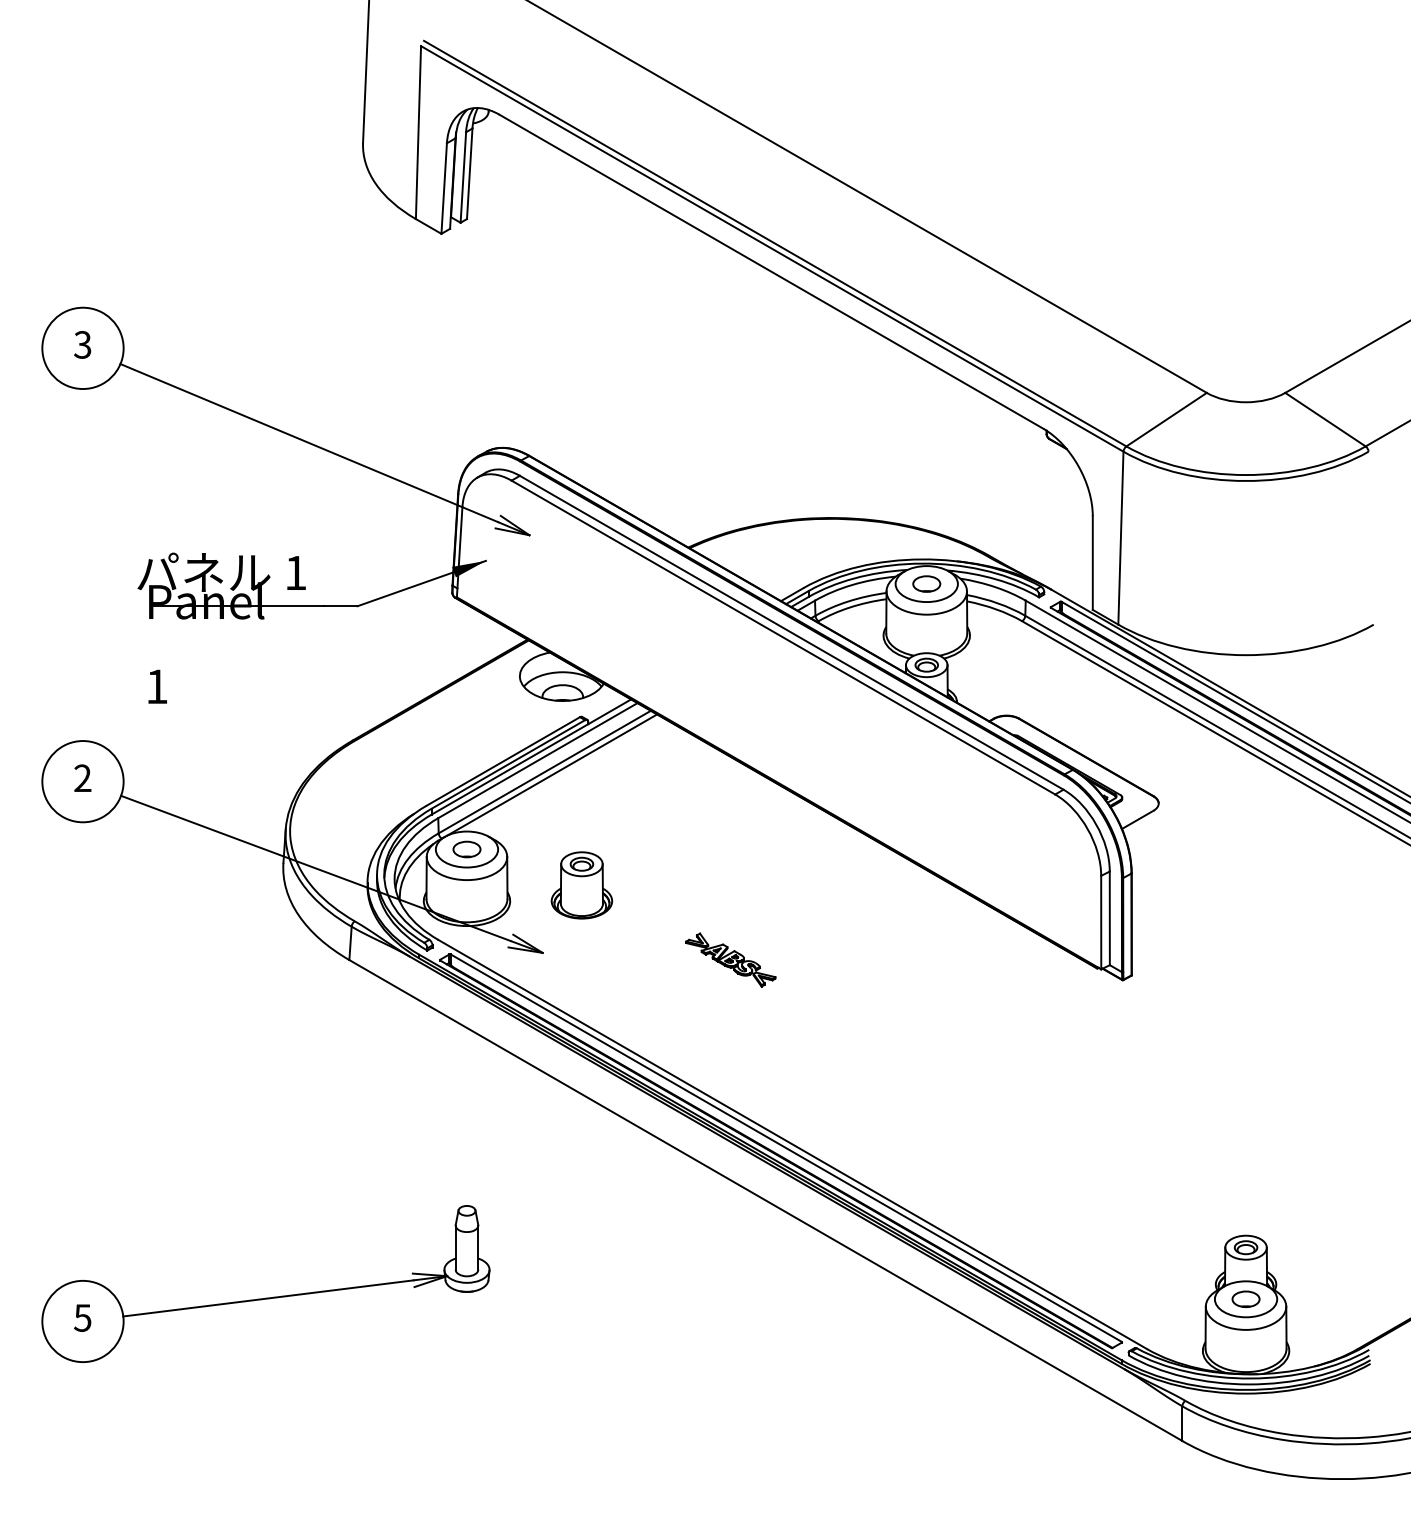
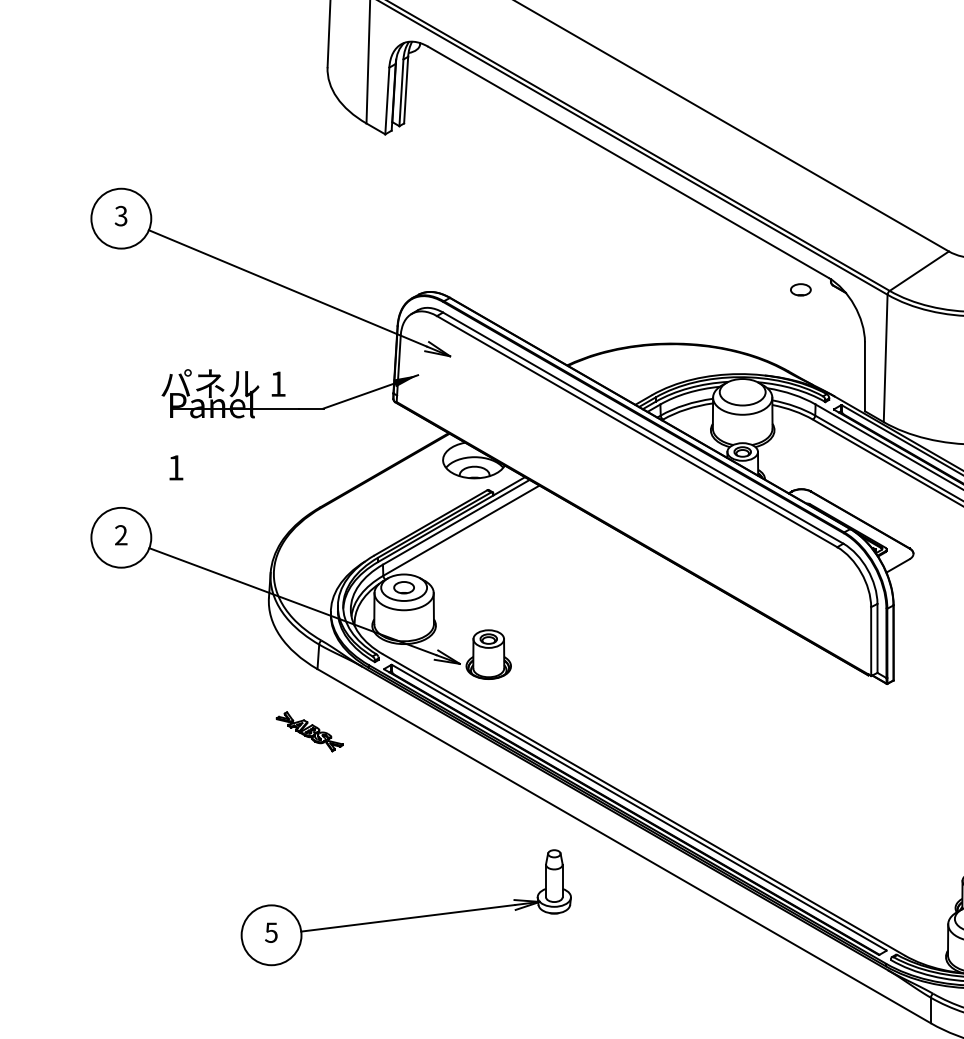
part: (926, 583) -> (800, 289), moved
line: (552, 774) -> (467, 532), removed
part: (581, 885) -> (488, 654), moved
part: (730, 959) -> (309, 731), moved
part: (265, 1297) -> (405, 917), moved

